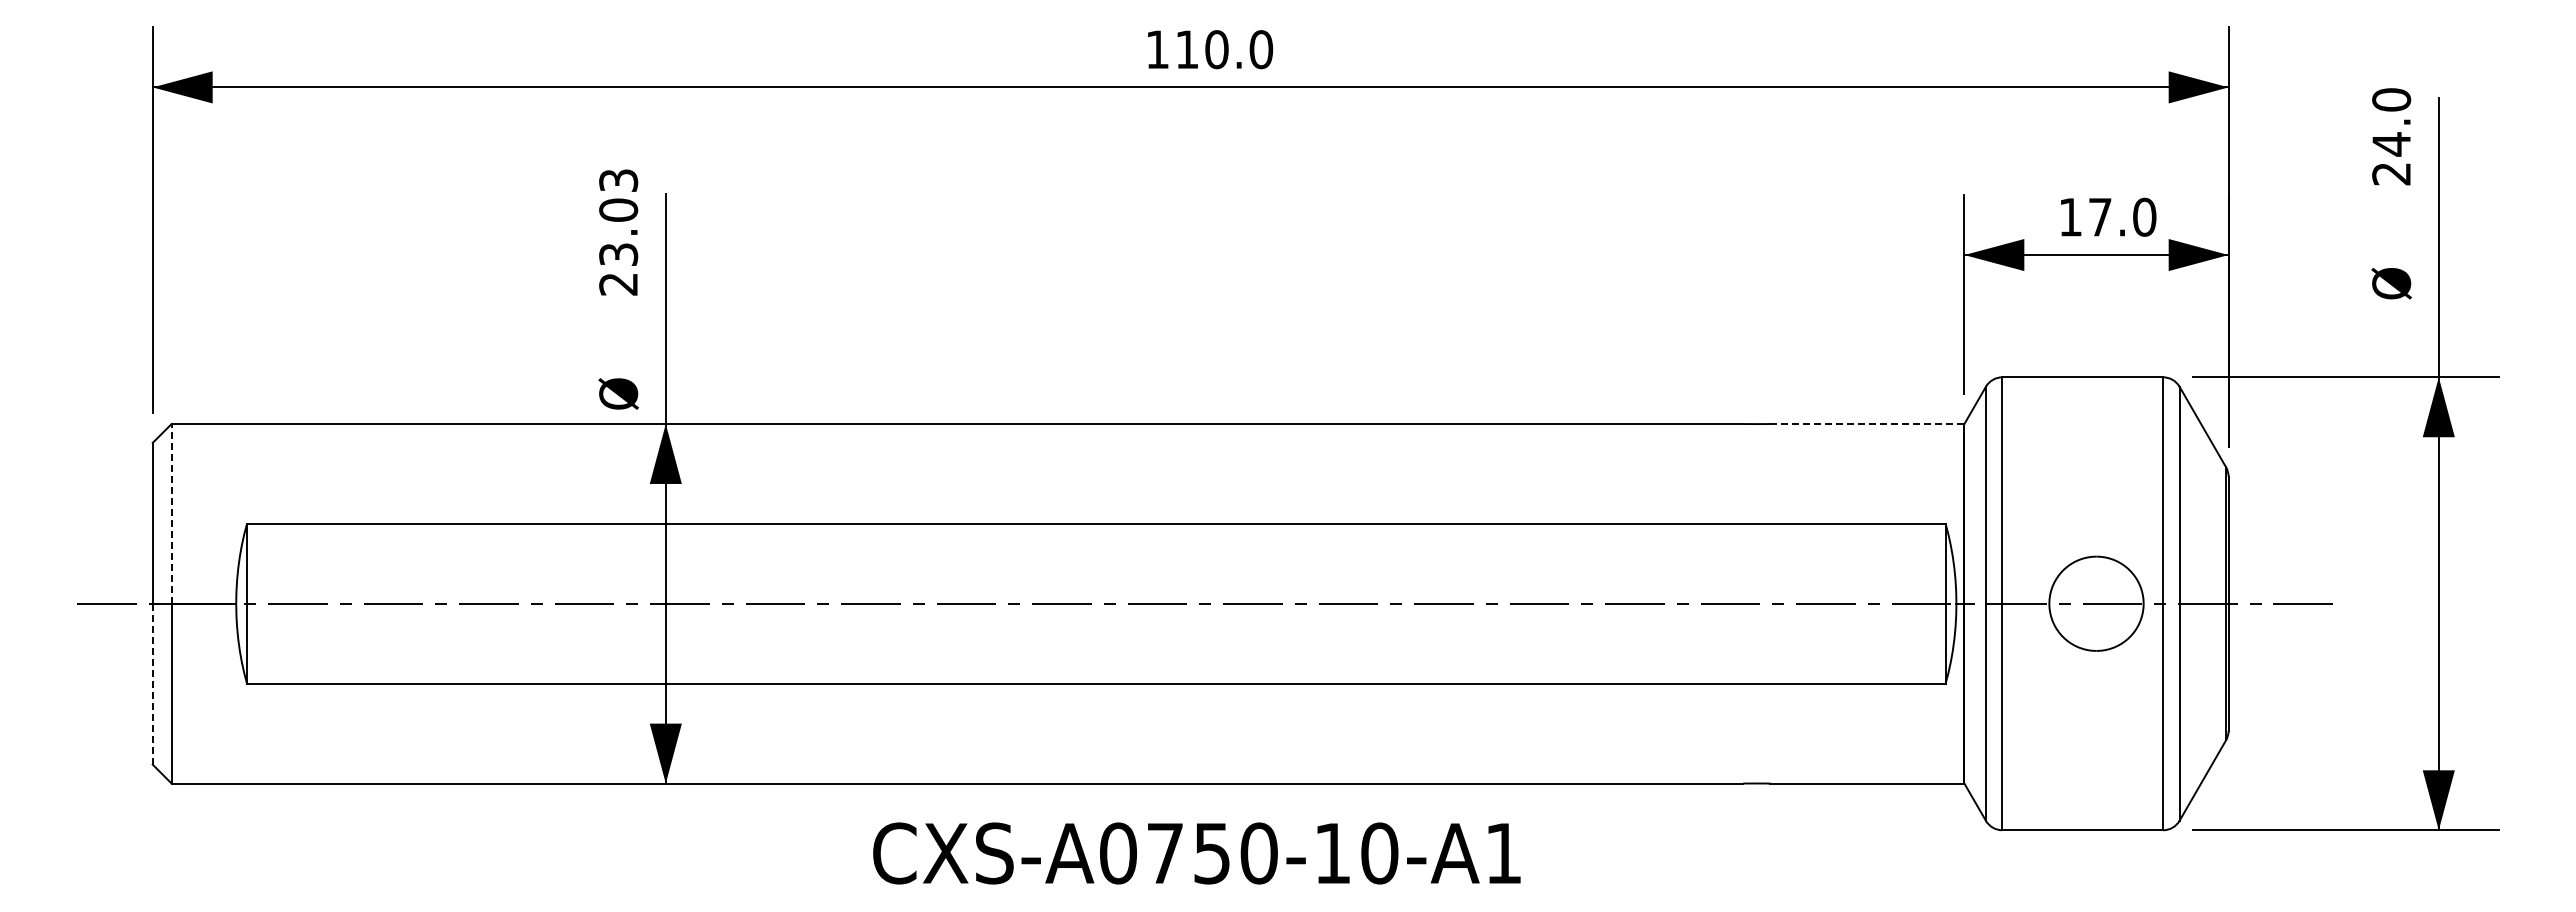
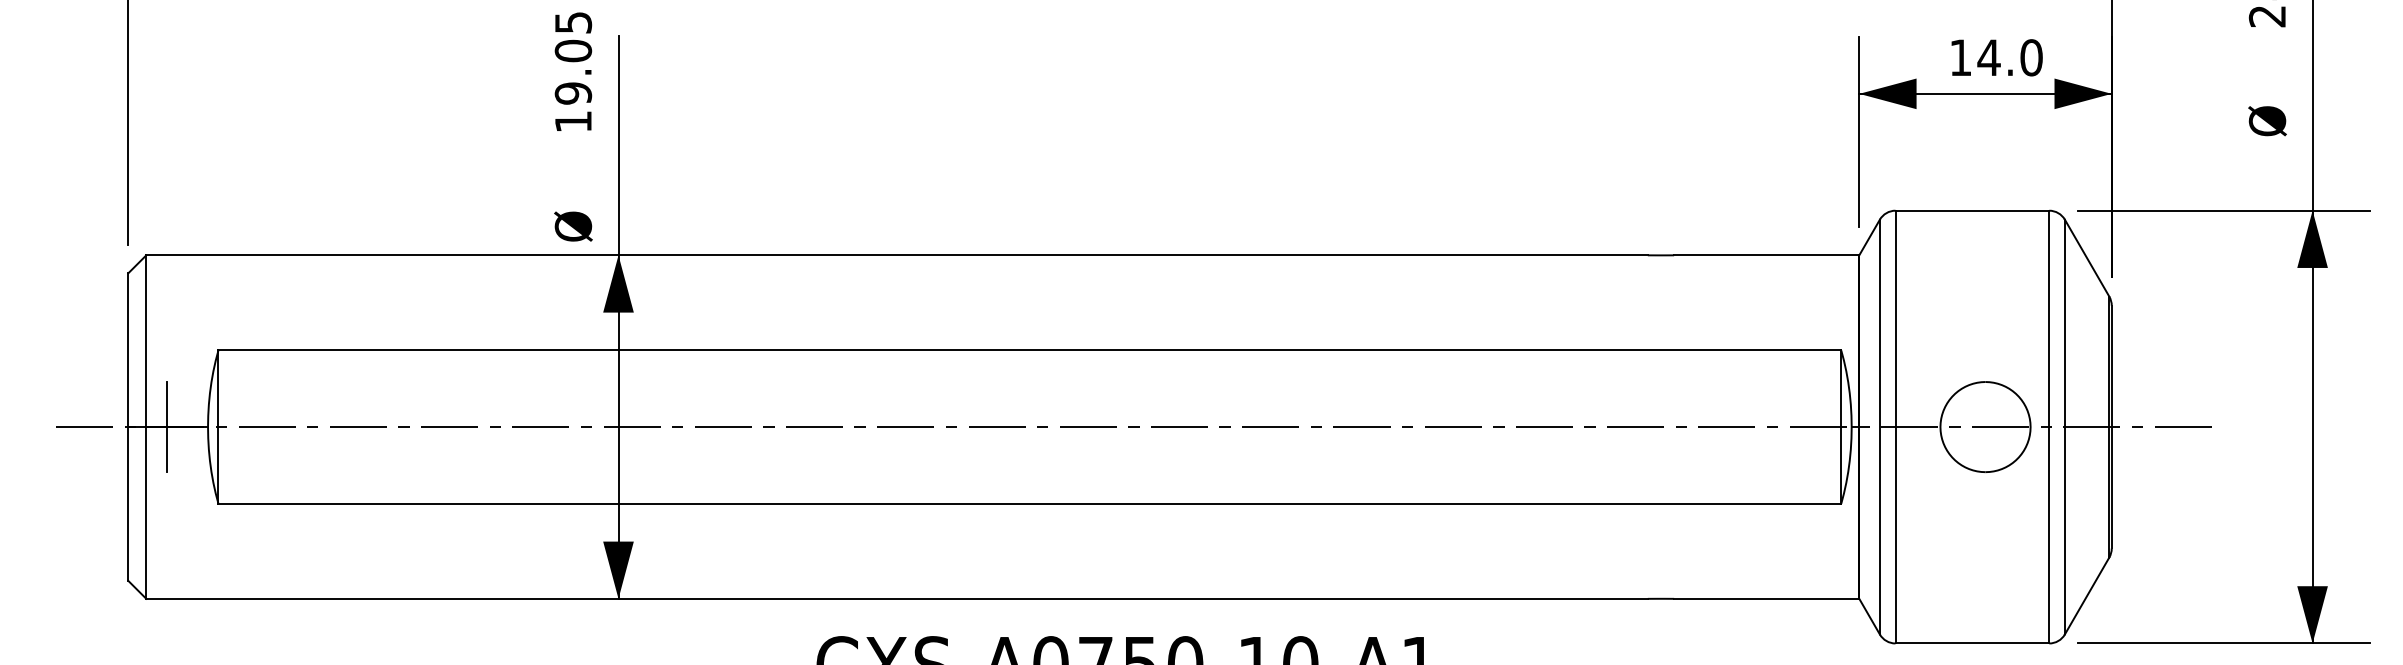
text: (2099, 217) -> (1988, 57), 17.0 -> 14.0
text: (618, 232) -> (573, 72), 23.03 -> 19.05
line: (1867, 424) -> (1766, 255), dashed -> solid
line: (171, 513) -> (146, 340), dashed -> solid
line: (193, 603) -> (167, 426), added
line: (152, 684) -> (128, 504), dashed -> solid

